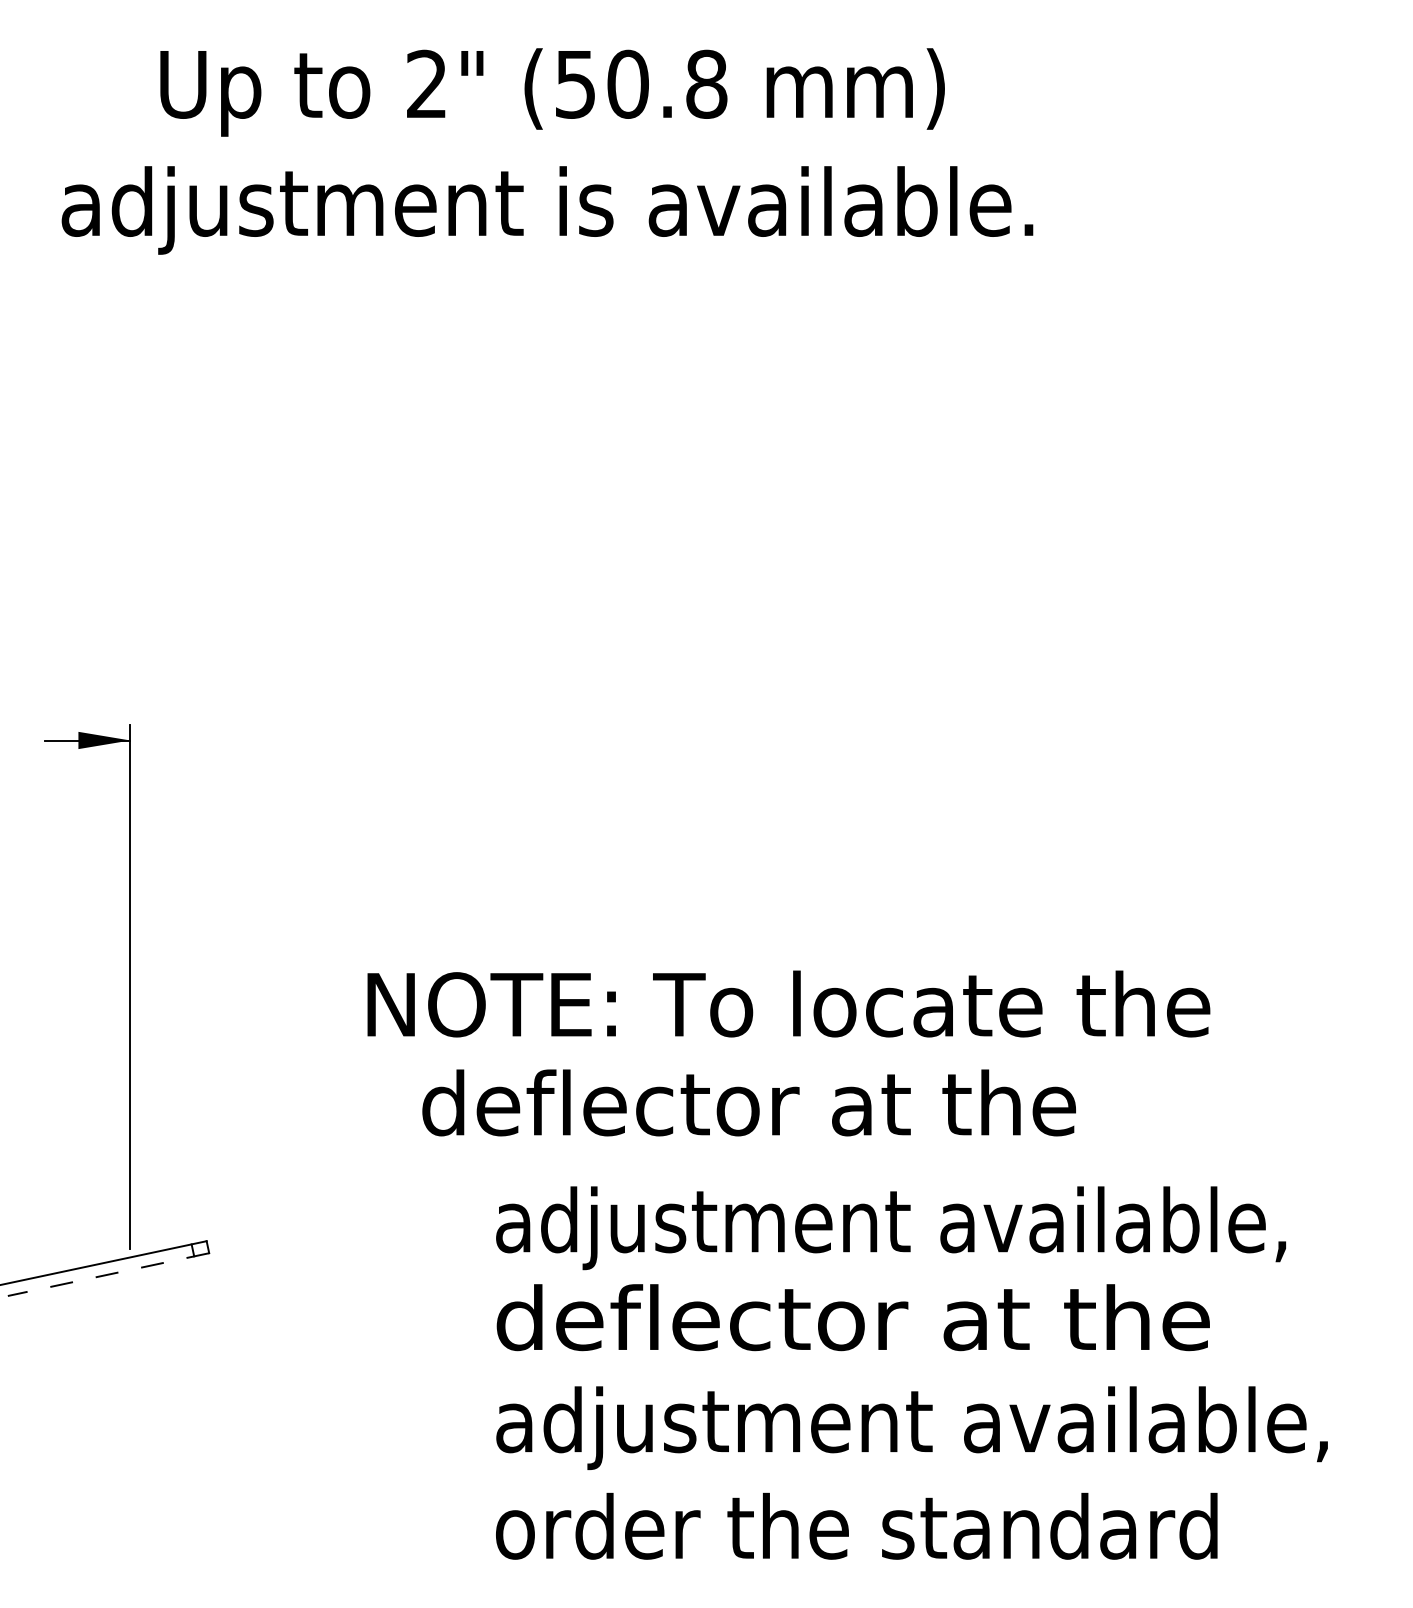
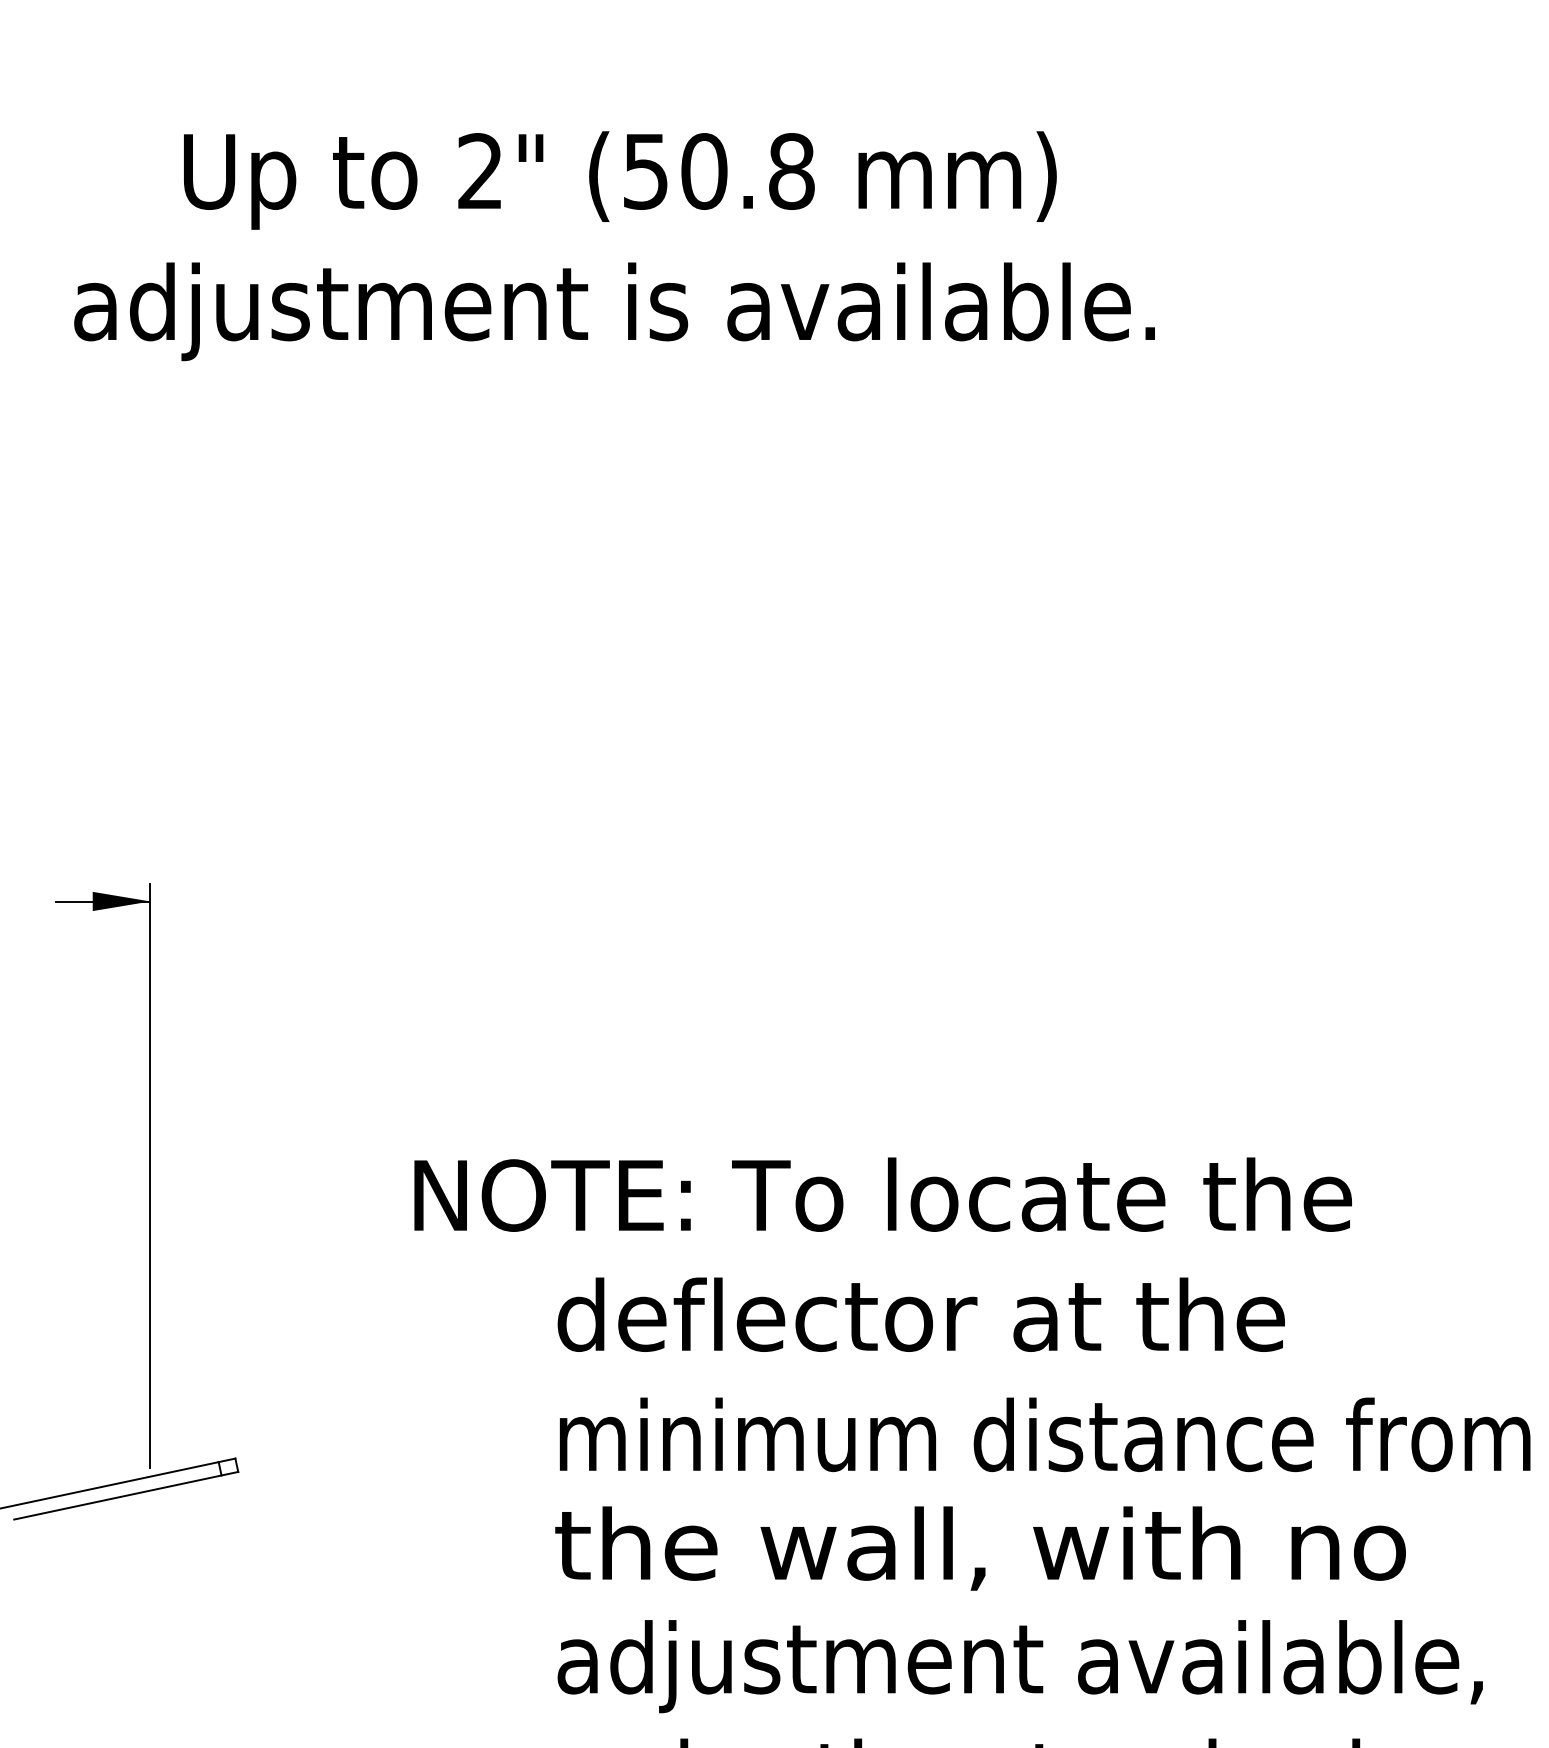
text: (748, 1102) -> (920, 1314), moved
text: (933, 1228) -> (1044, 1444), adjustment available, -> minimum distance from
line: (108, 1274) -> (126, 1495), dashed -> solid
text: (876, 1321) -> (980, 1547), deflector at the -> the wall, with no

